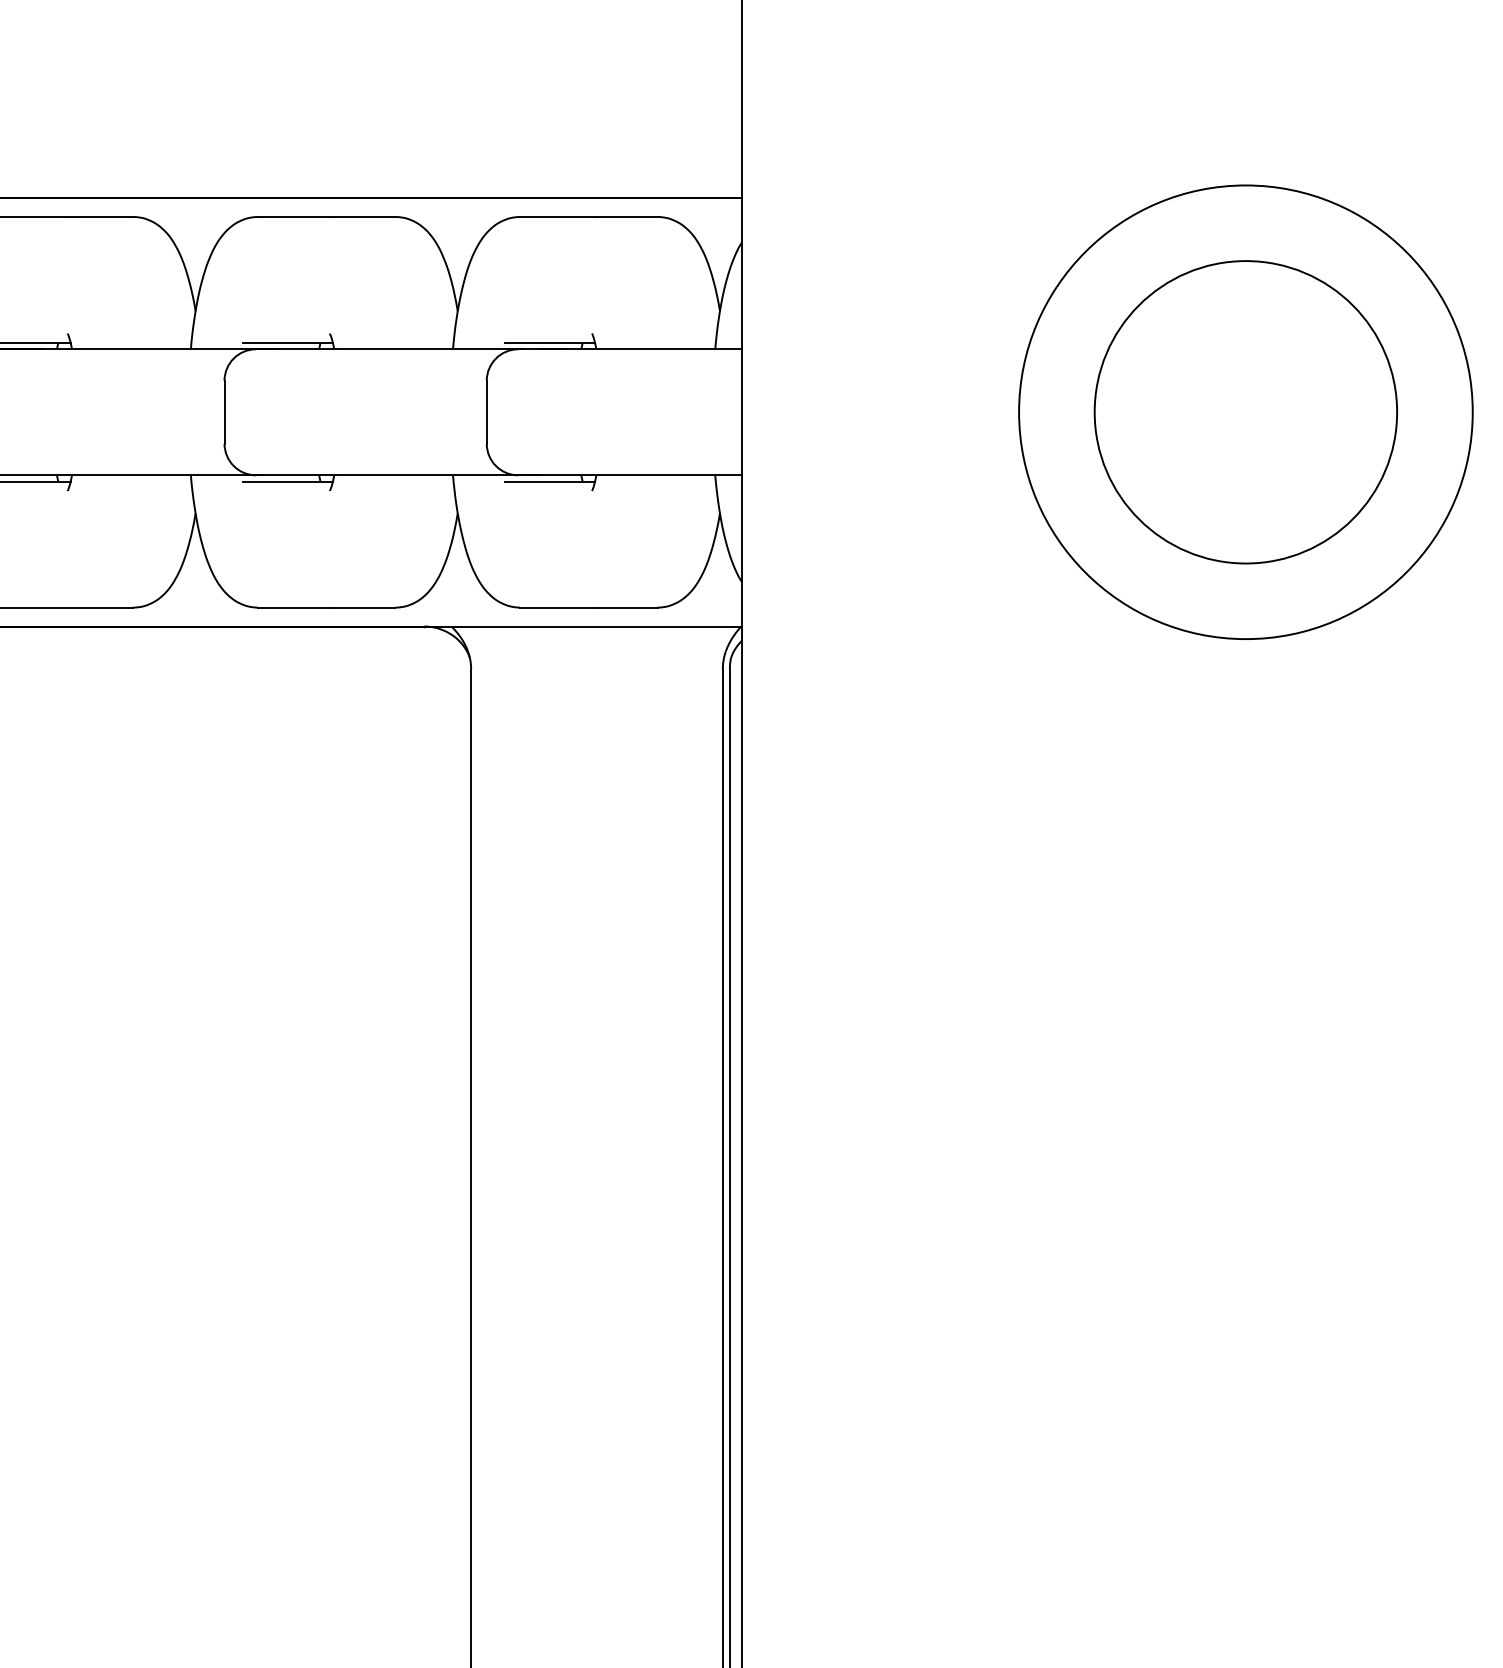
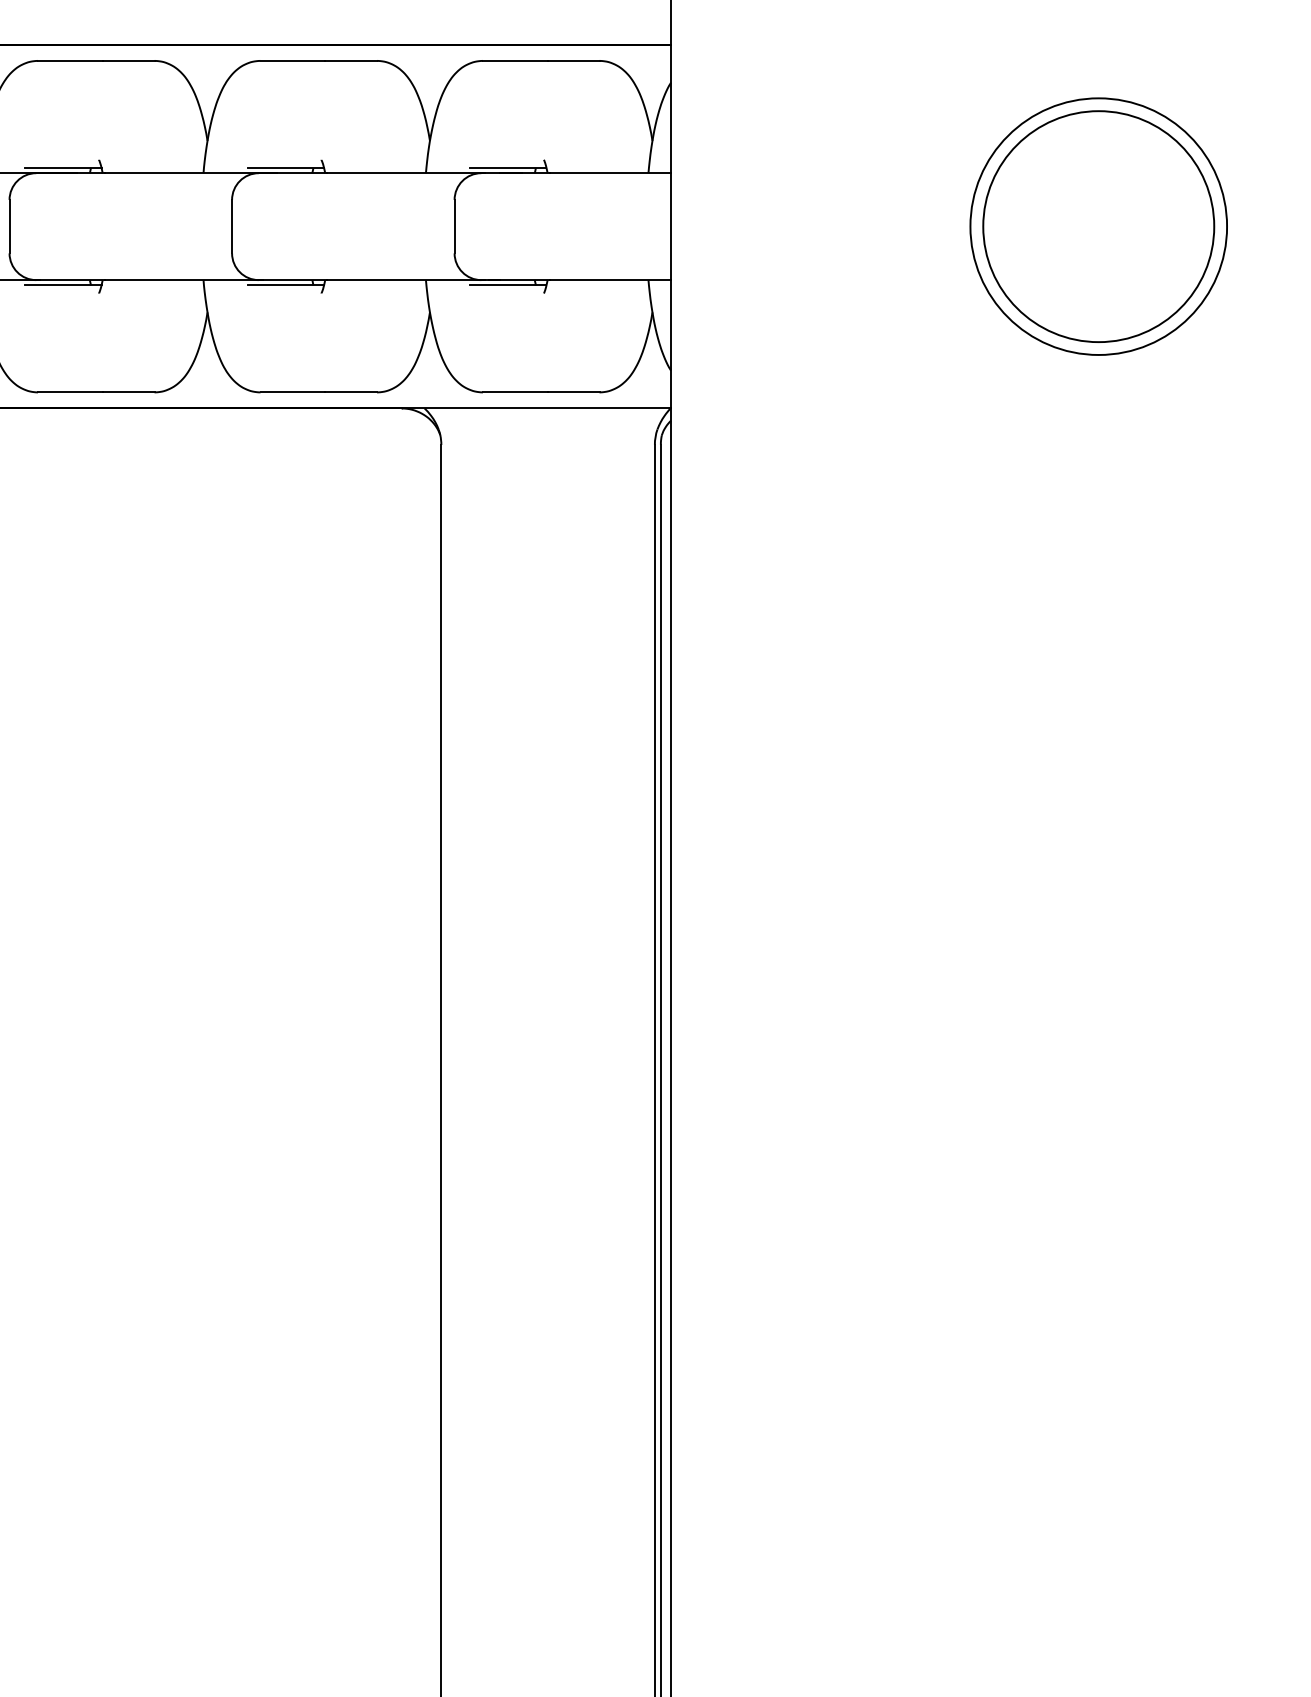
circle: (1245, 412) -> (1098, 226), size x0.6

